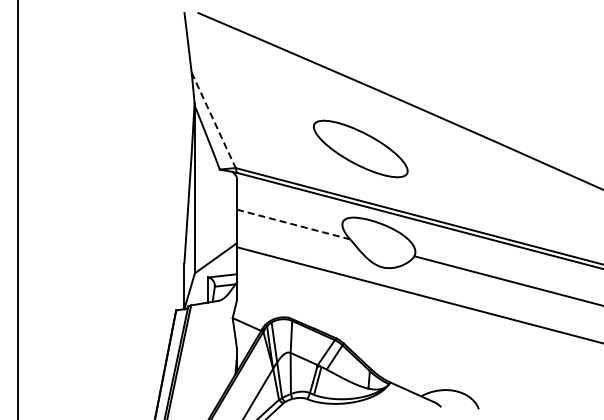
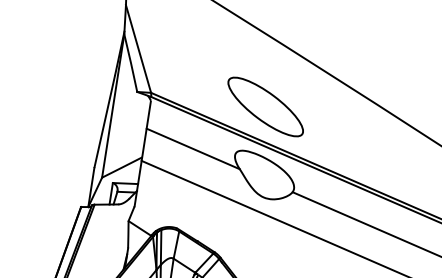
line: (213, 120) -> (138, 49), dashed -> solid
part: (360, 148) -> (265, 106), moved
line: (293, 224) -> (193, 148), dashed -> solid

